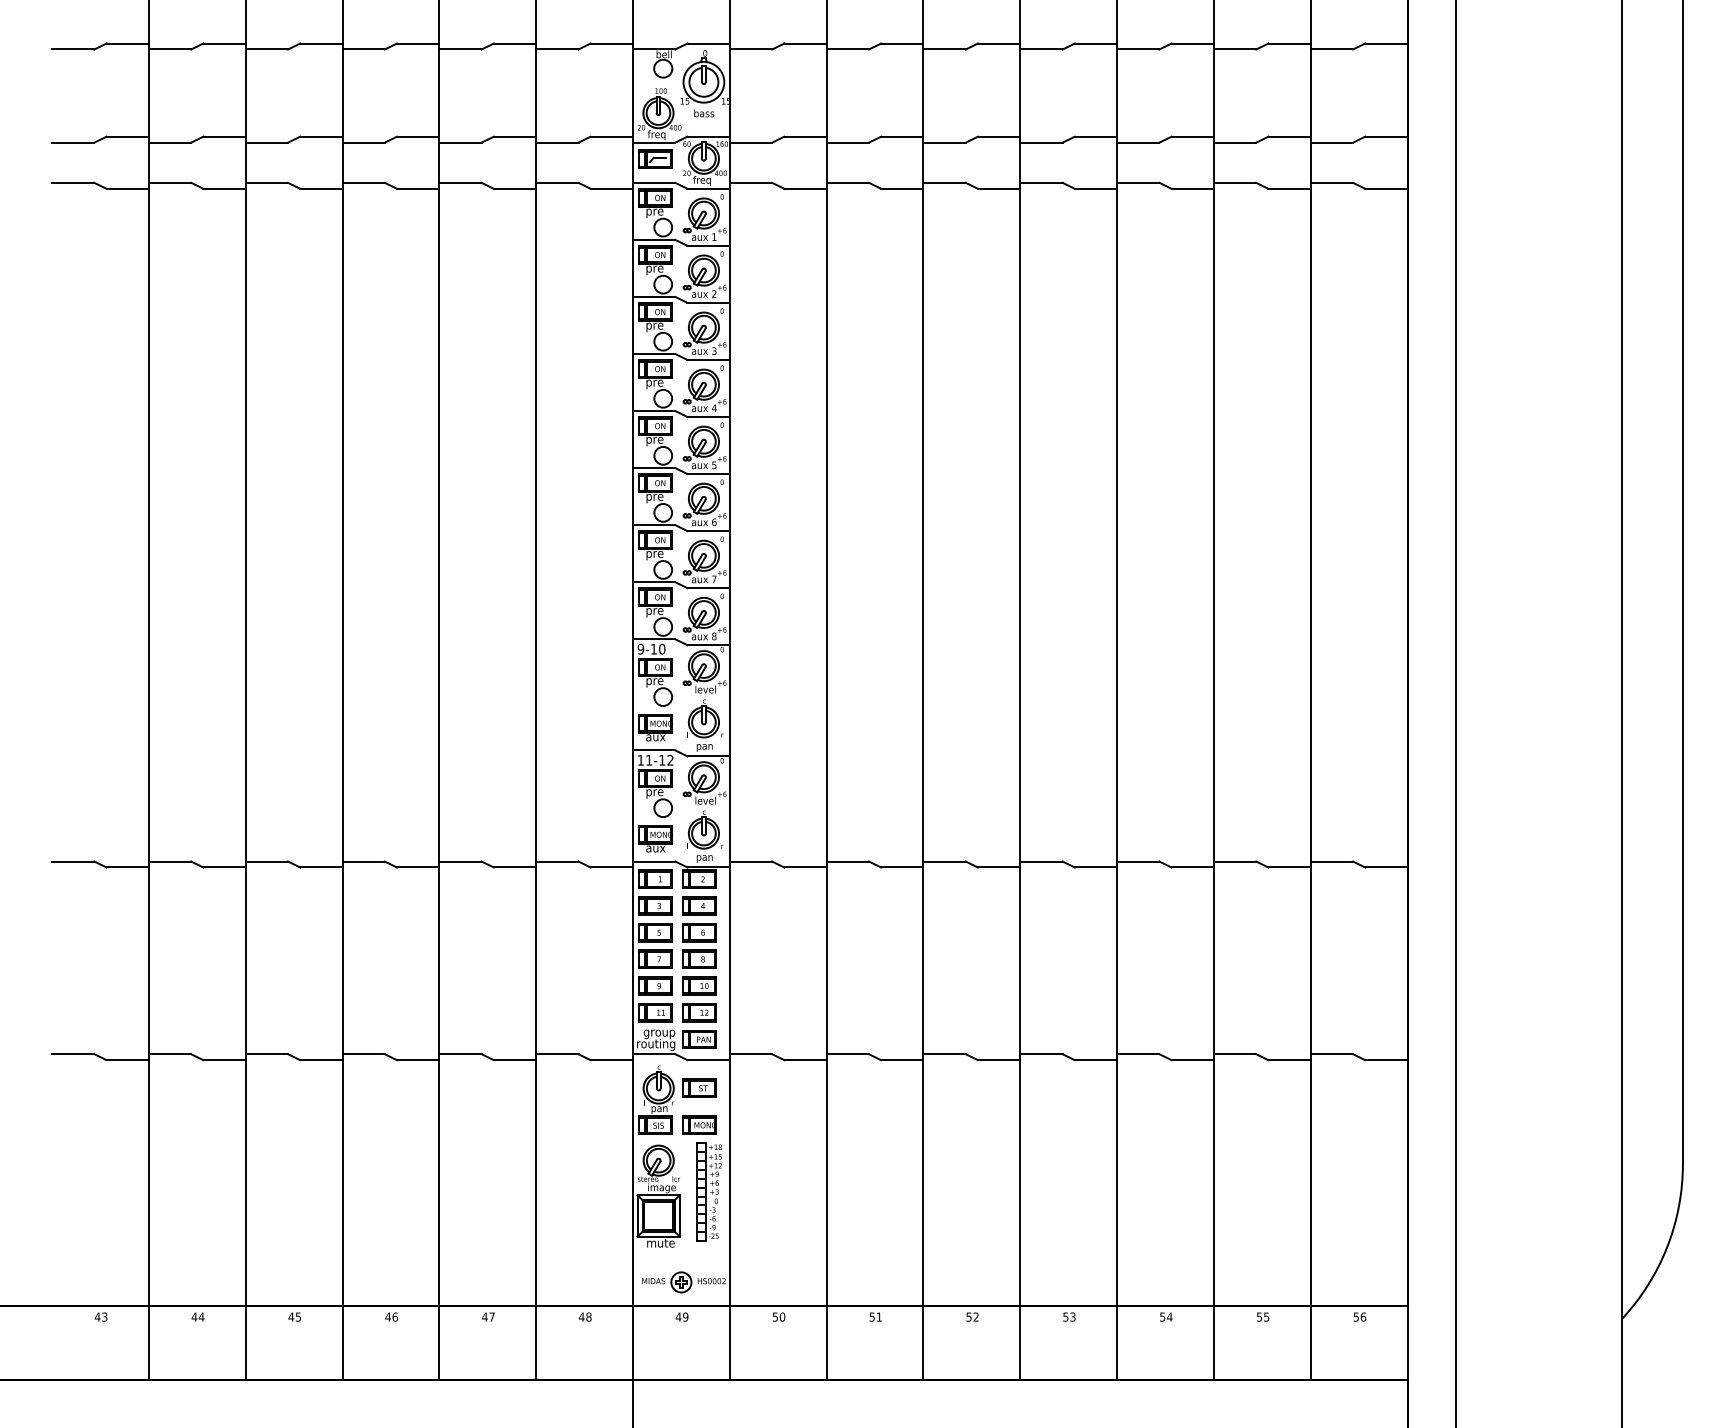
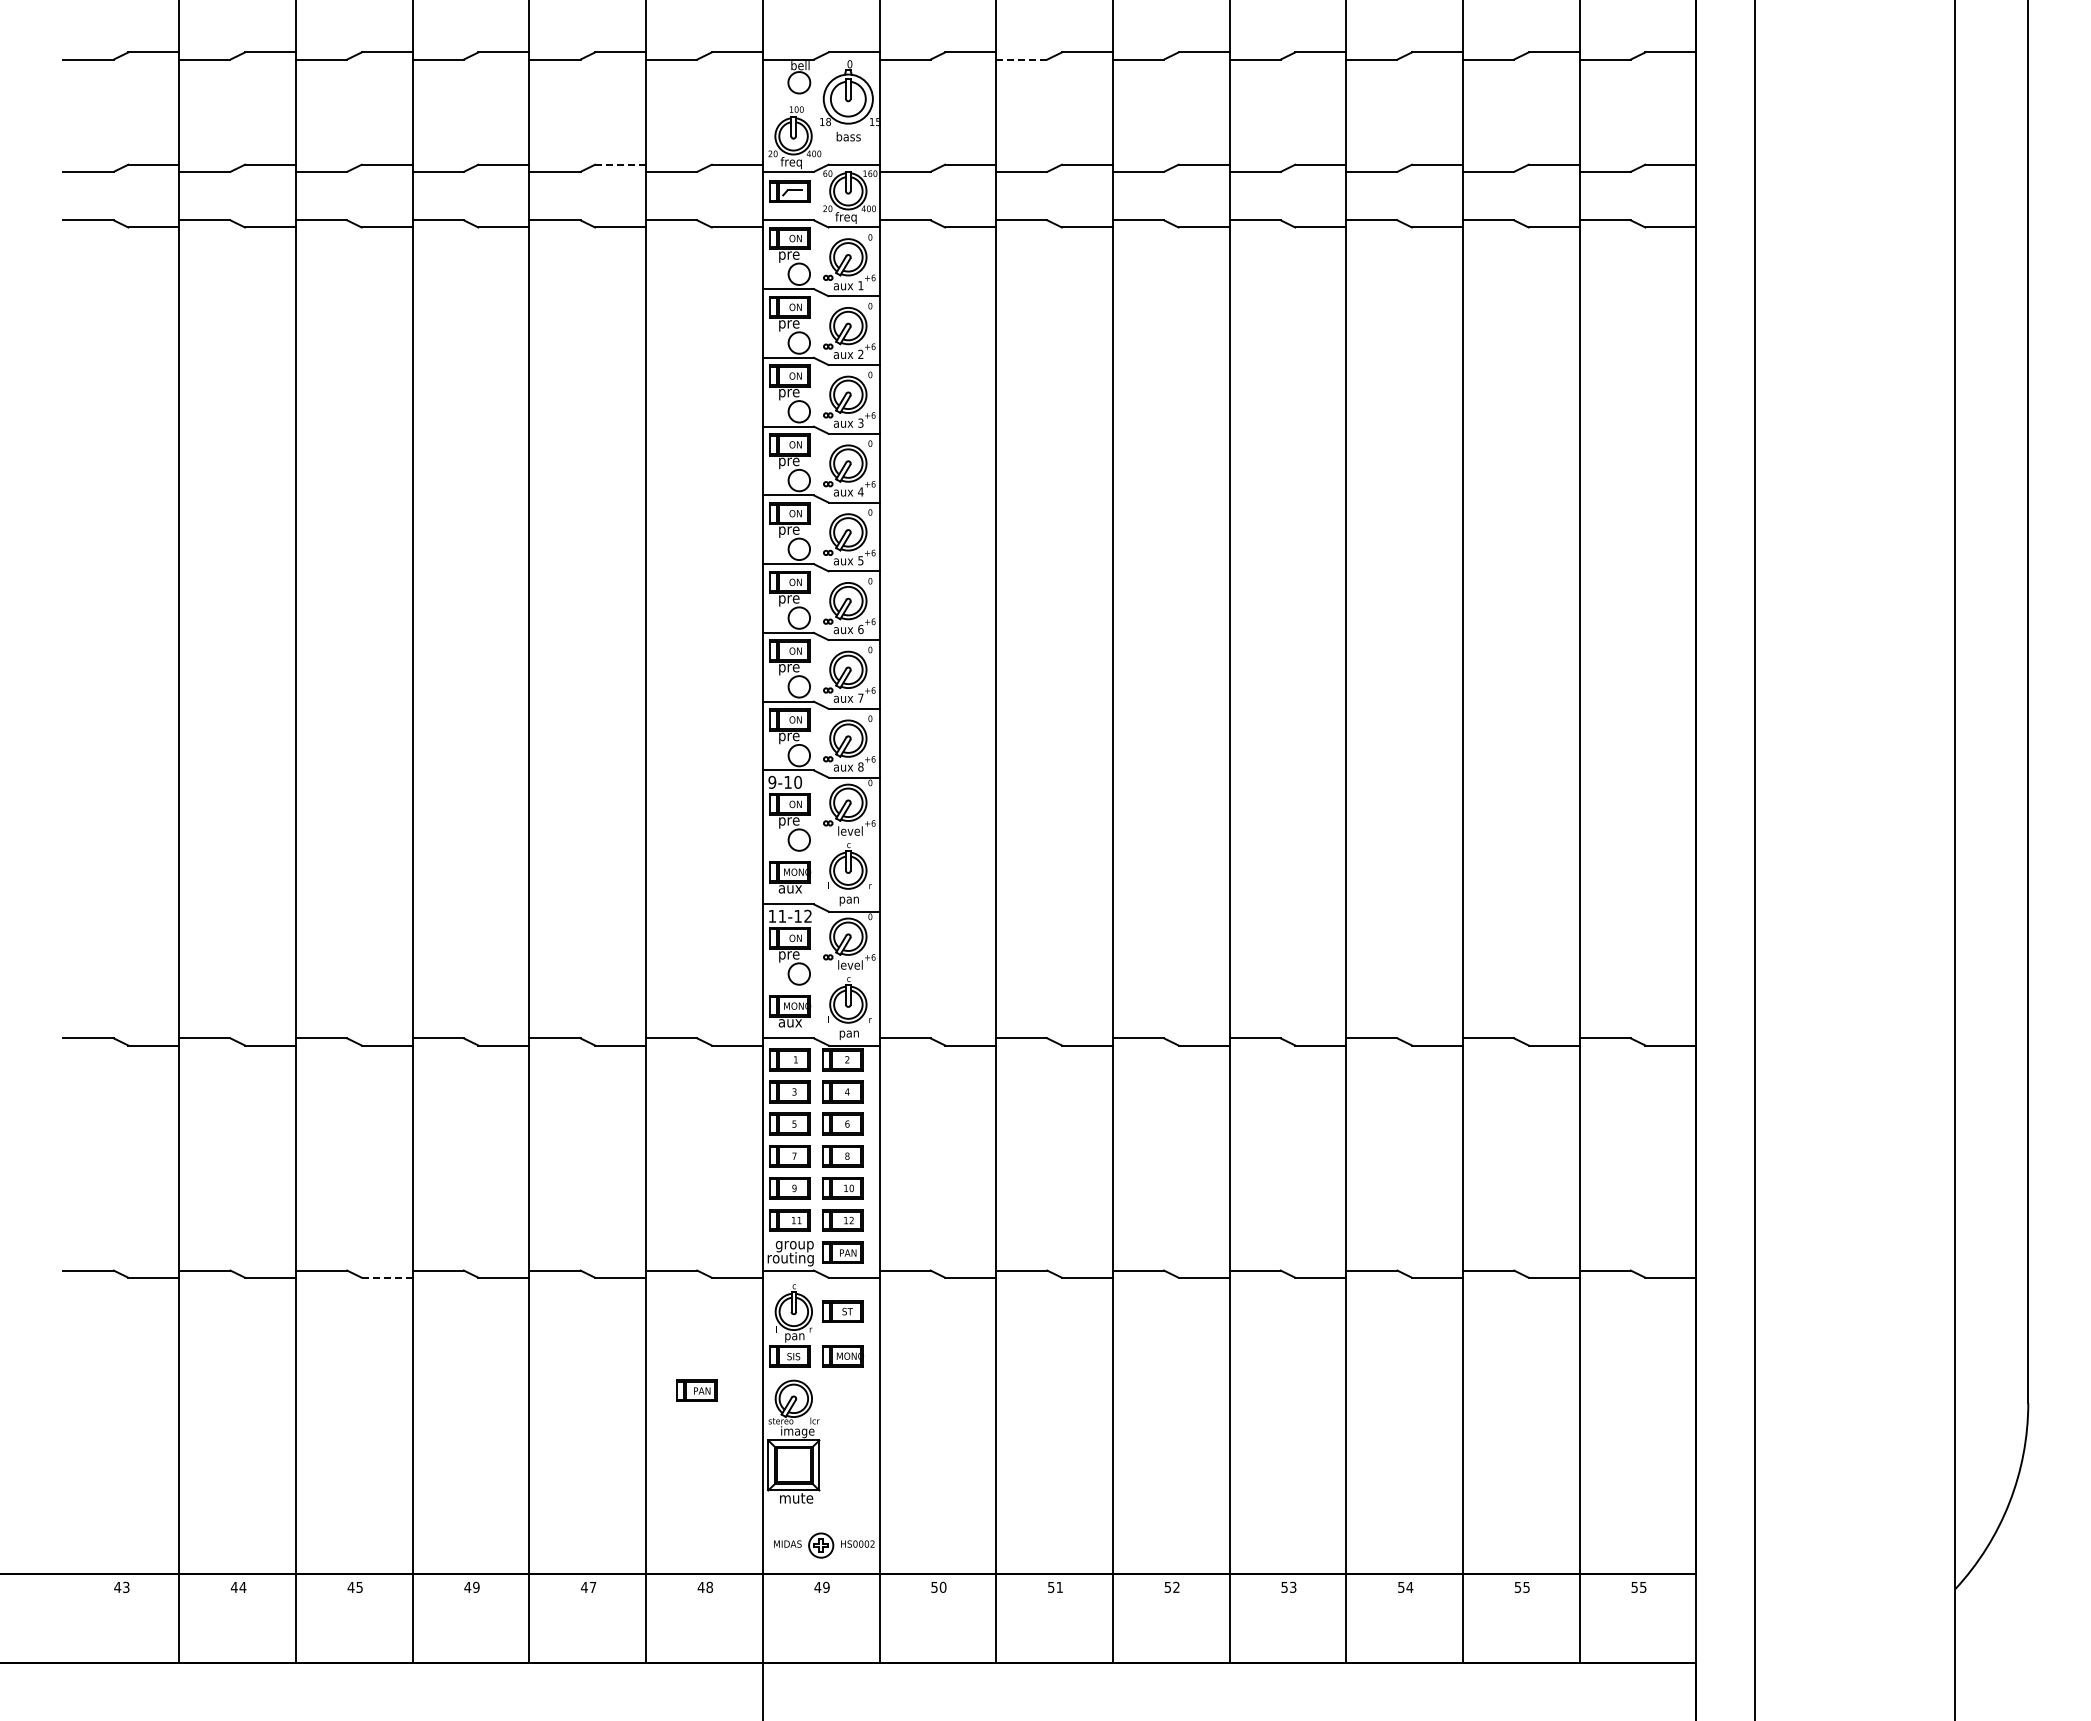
line: (847, 49) -> (1021, 59), solid -> dashed
text: (687, 101) -> (828, 122), 15 -> 18
line: (514, 136) -> (620, 164), solid -> dashed
line: (321, 1059) -> (387, 1277), solid -> dashed
part: (577, 1153) -> (696, 1390), added
part: (709, 1191) -> (854, 1436), removed
text: (395, 1316) -> (476, 1586), 46 -> 49
text: (1363, 1316) -> (1643, 1586), 56 -> 55

